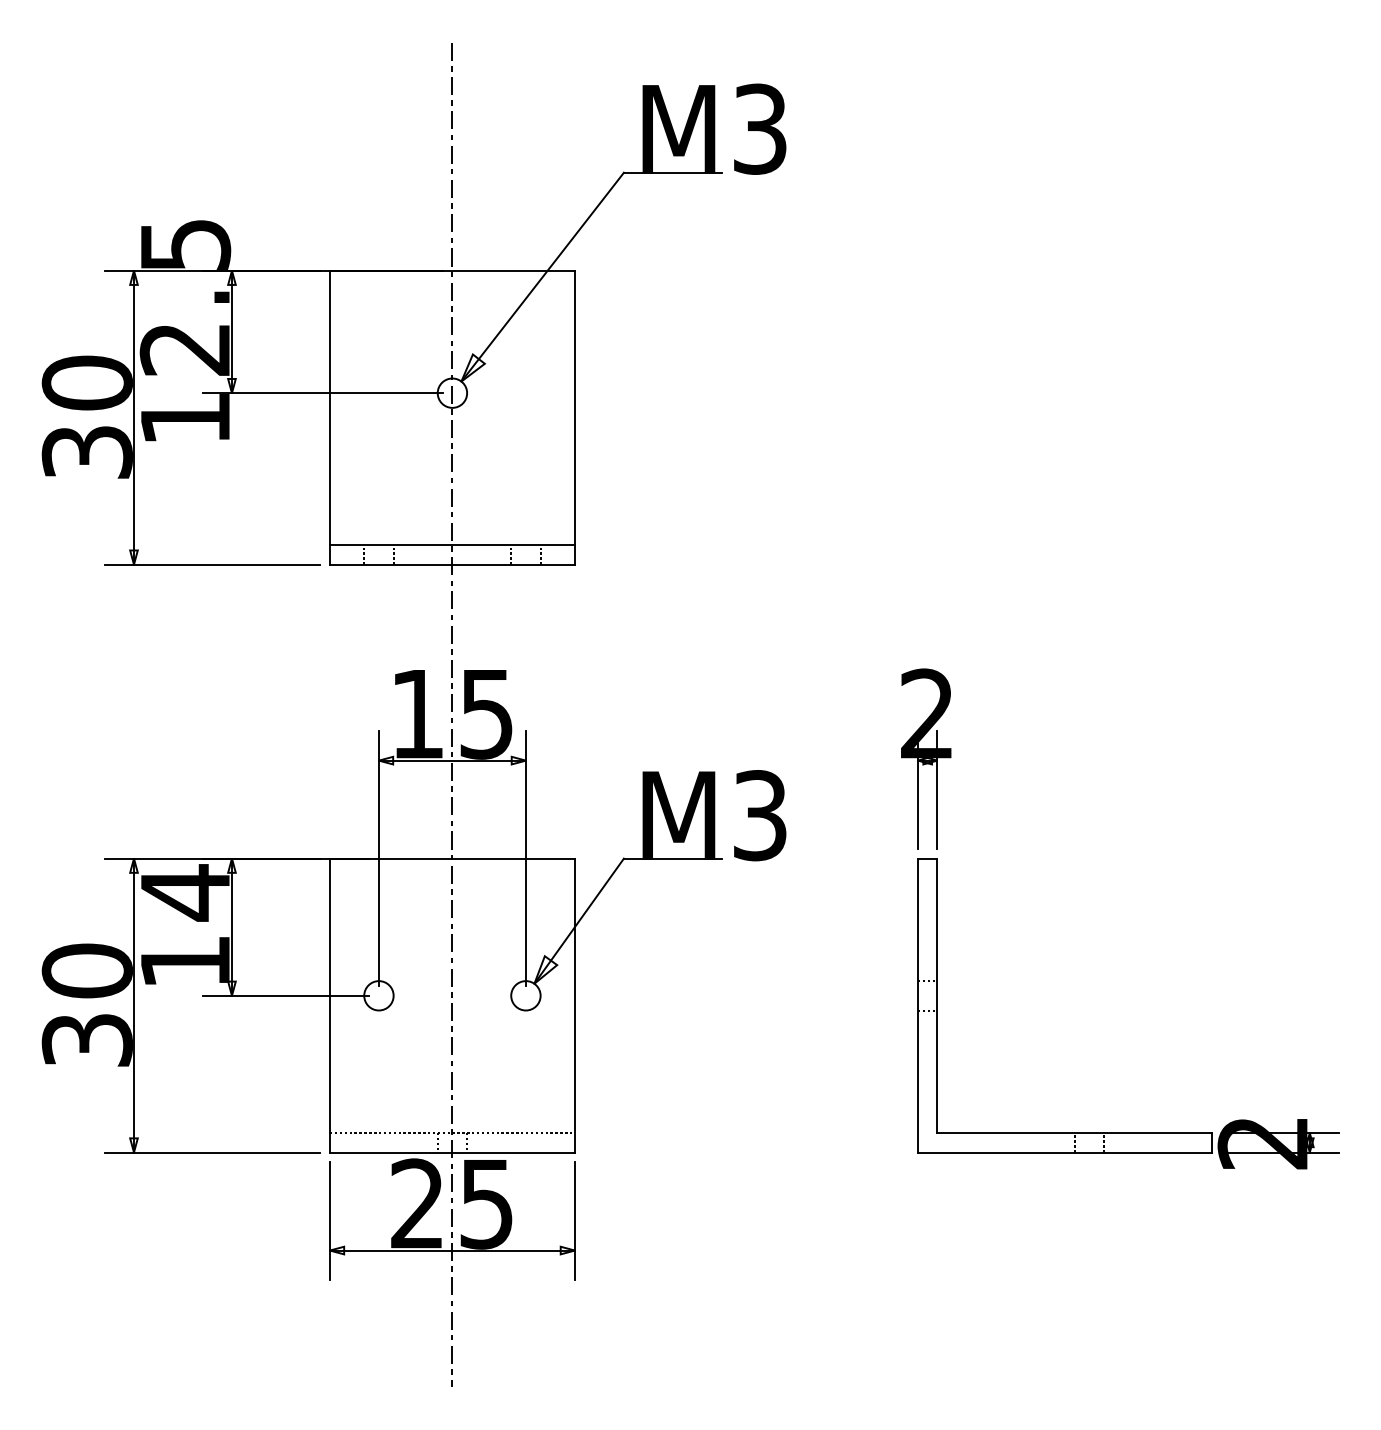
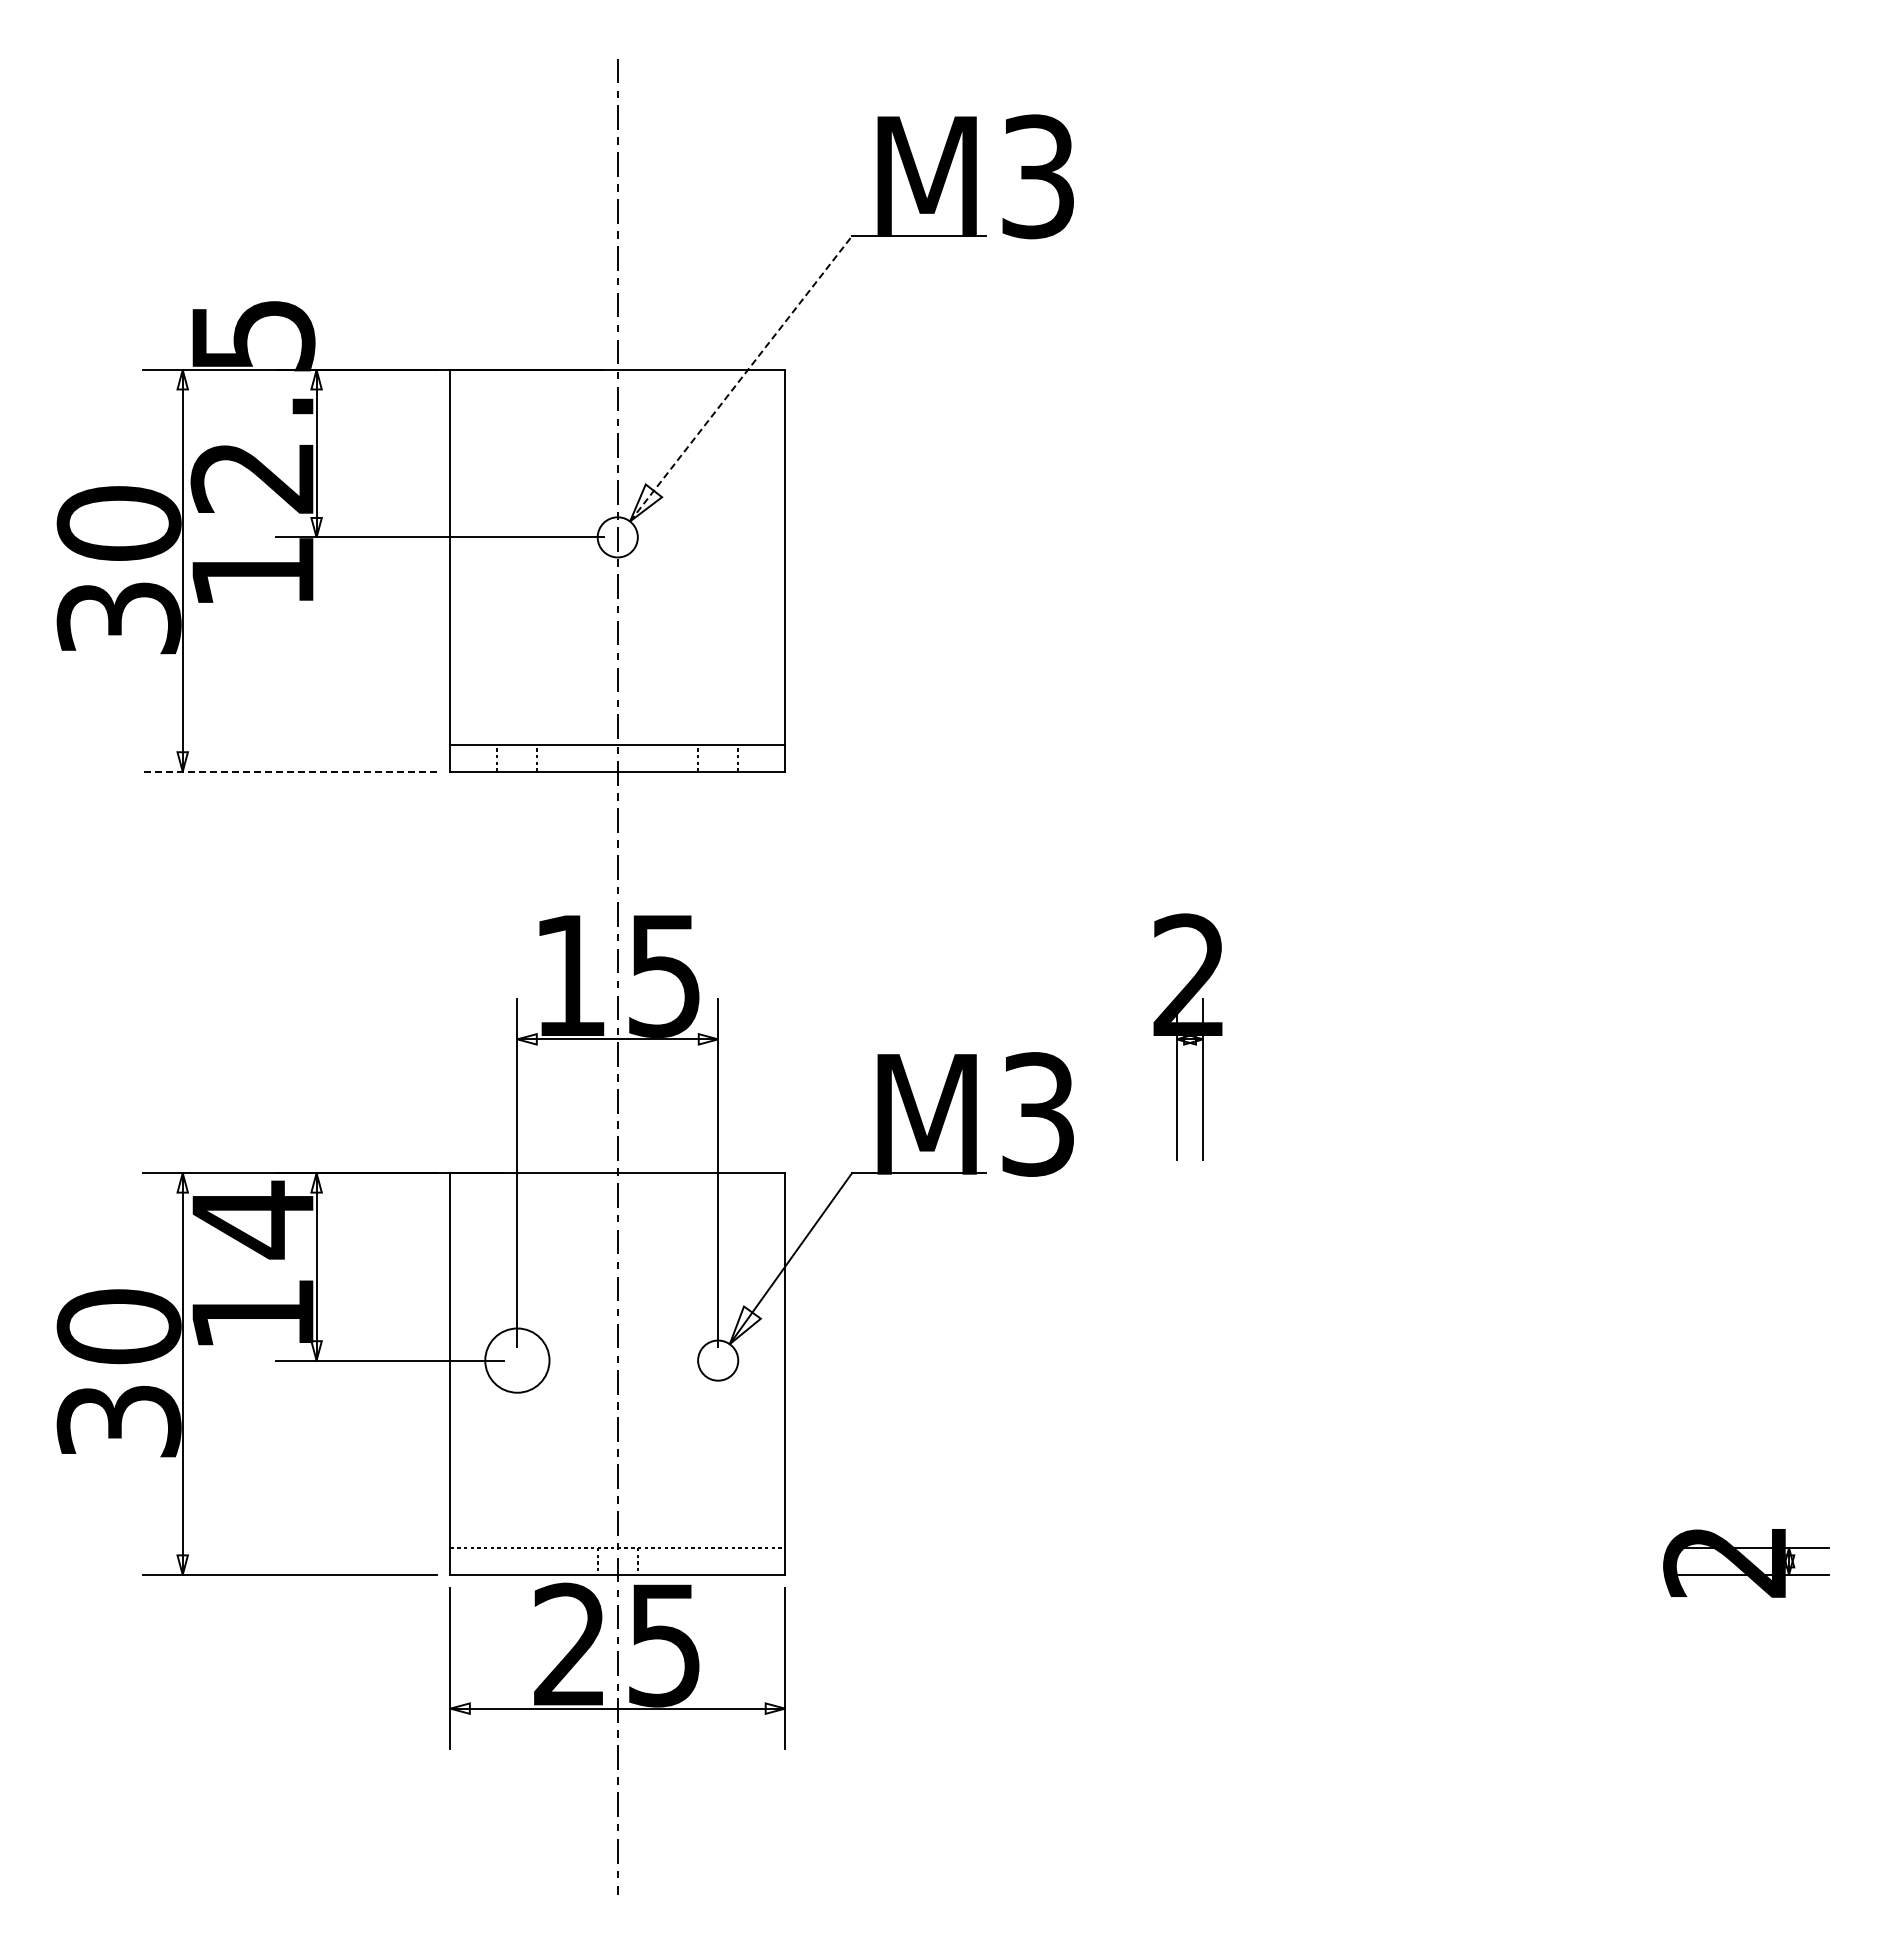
line: (543, 276) -> (741, 378), solid -> dashed
line: (212, 564) -> (289, 771), solid -> dashed
part: (925, 758) -> (1187, 1036), moved
circle: (379, 995) -> (517, 1360), size x1.6
part: (937, 1005) -> (1280, 1373), removed

